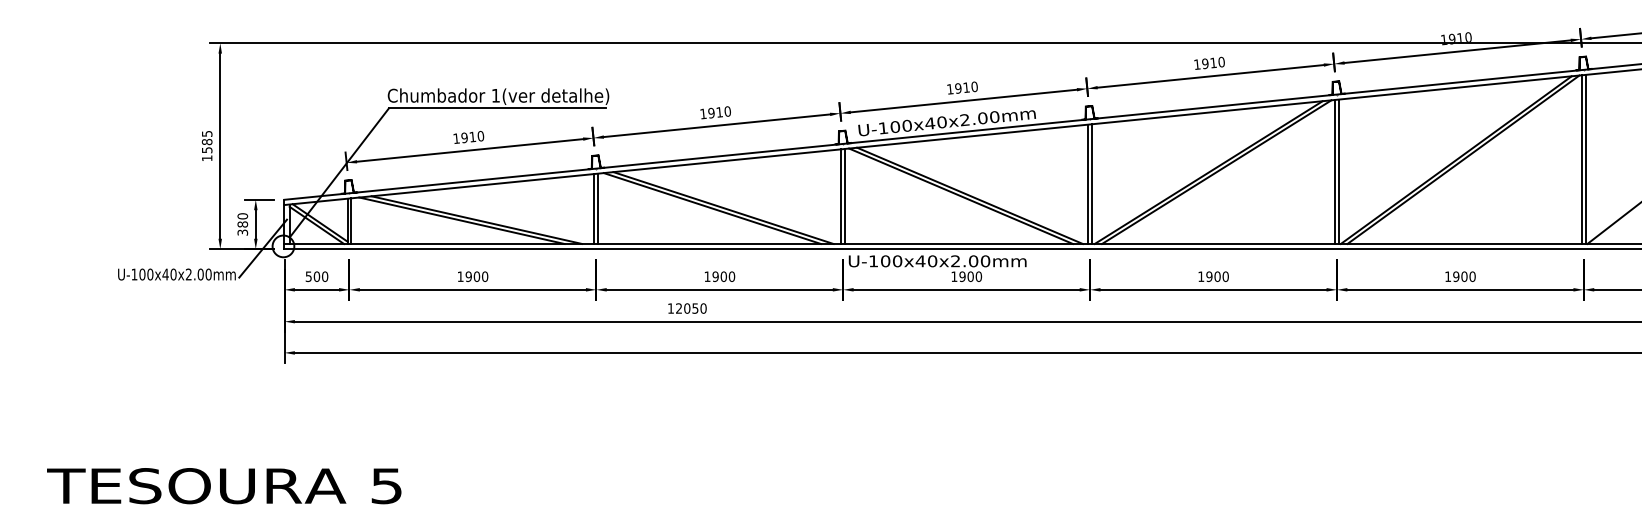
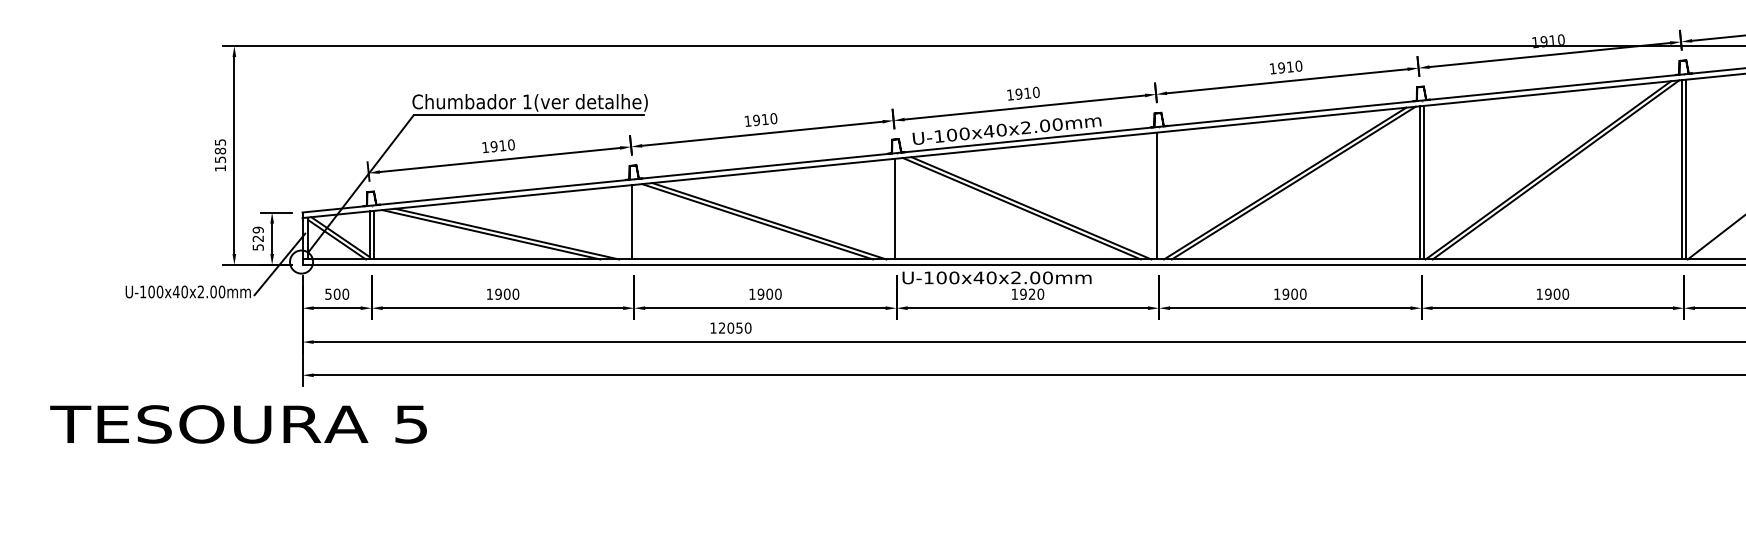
line: (1092, 183) -> (1161, 195), removed
line: (845, 195) -> (899, 207), removed
line: (598, 208) -> (636, 221), removed
text: (242, 224) -> (257, 238), 380 -> 529
text: (970, 276) -> (1031, 294), 1900 -> 1920
text: (224, 486) -> (238, 424), moved

